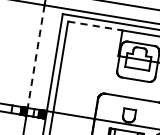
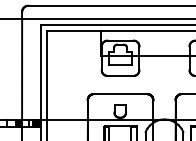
line: (95, 25) -> (73, 30), dashed -> solid
line: (36, 56) -> (22, 69), dashed -> solid

